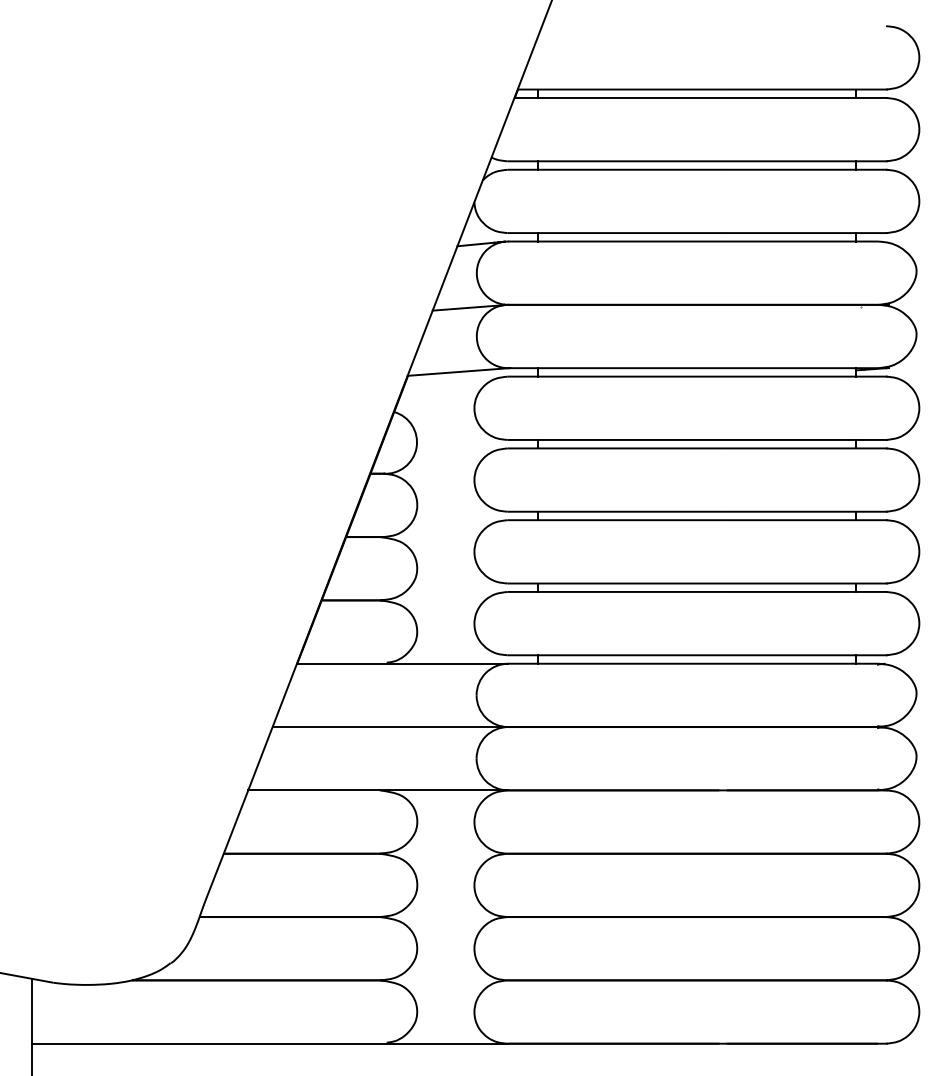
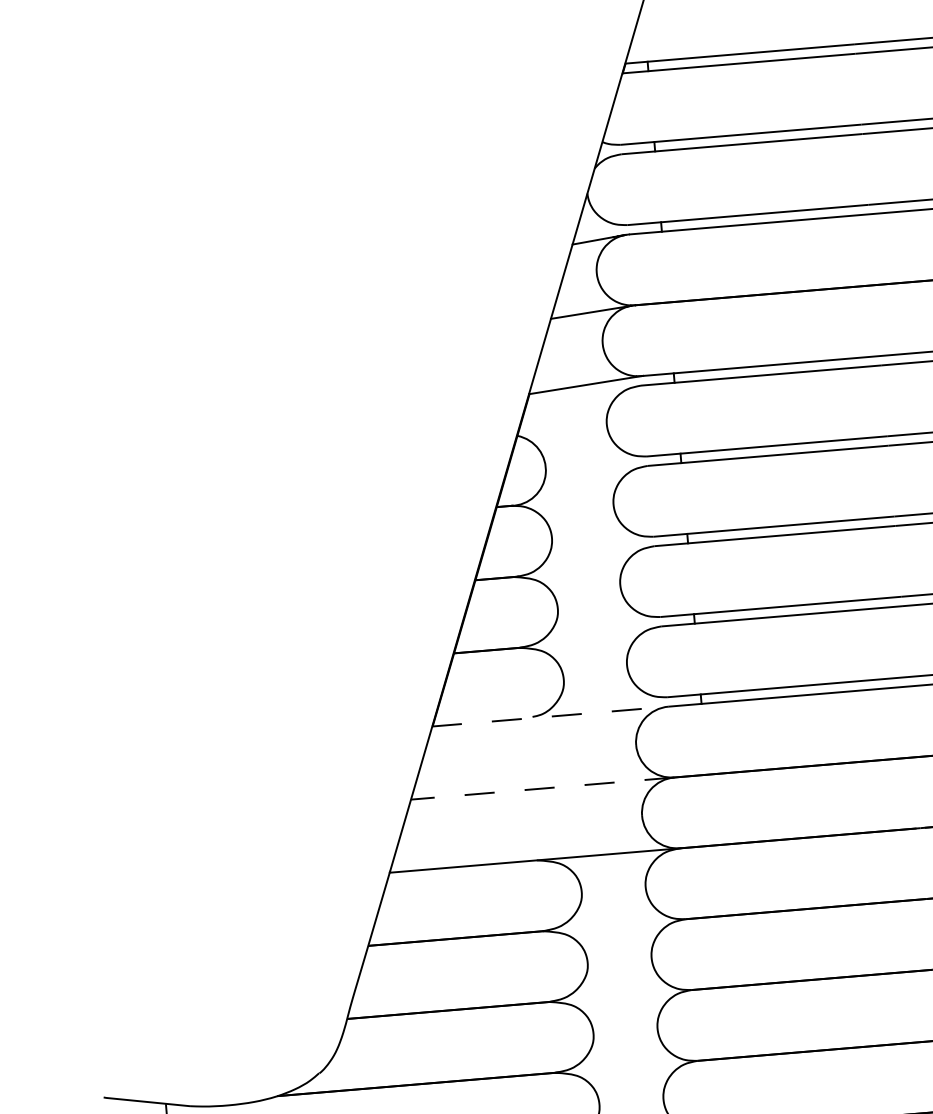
line: (402, 663) -> (550, 716), solid -> dashed
line: (390, 727) -> (542, 789), solid -> dashed

